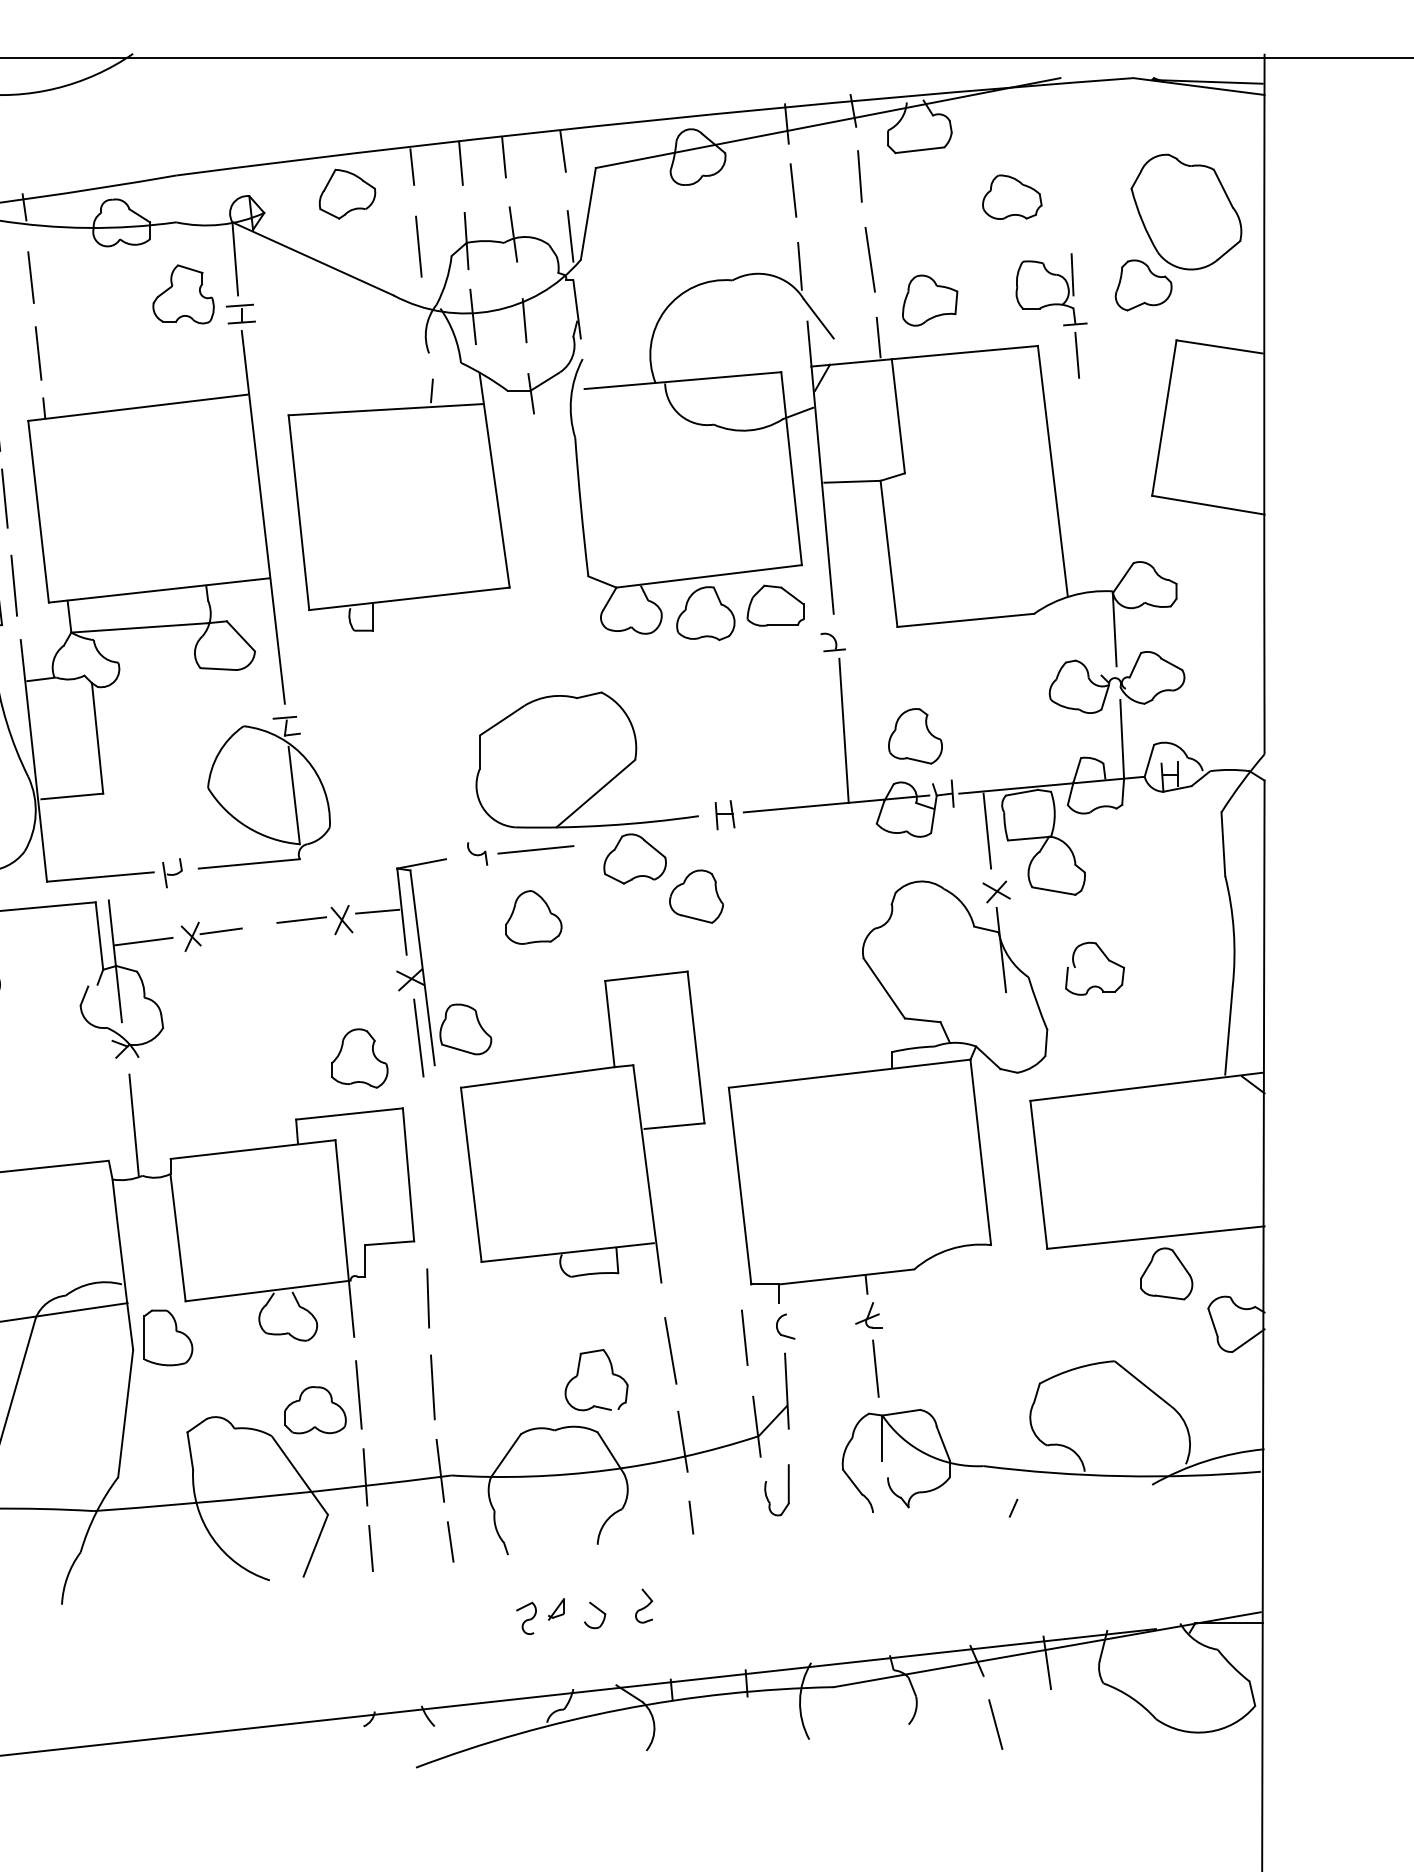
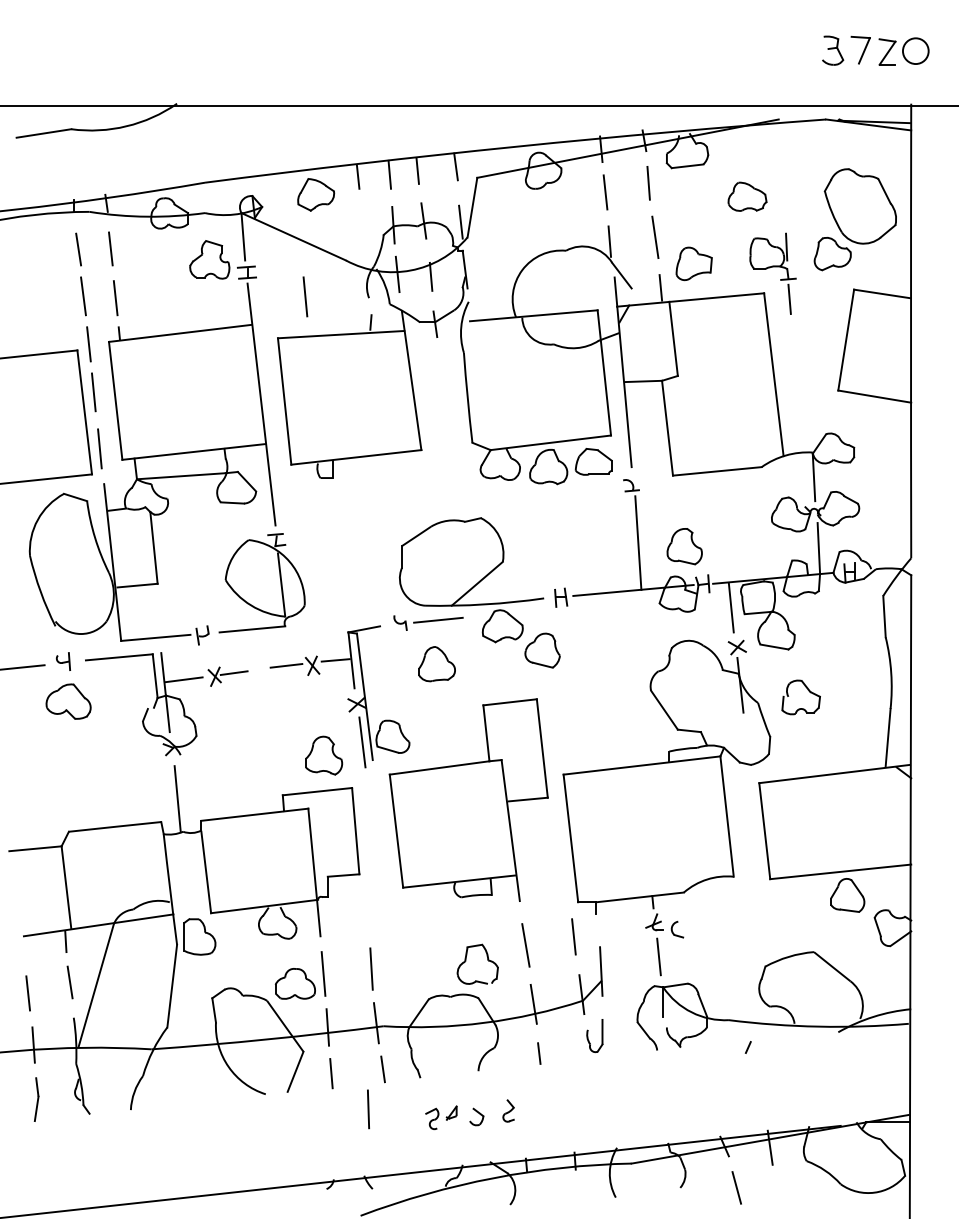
line: (418, 246) -> (305, 296), moved
line: (428, 1298) -> (368, 1109), moved
part: (785, 1326) -> (677, 929), moved

